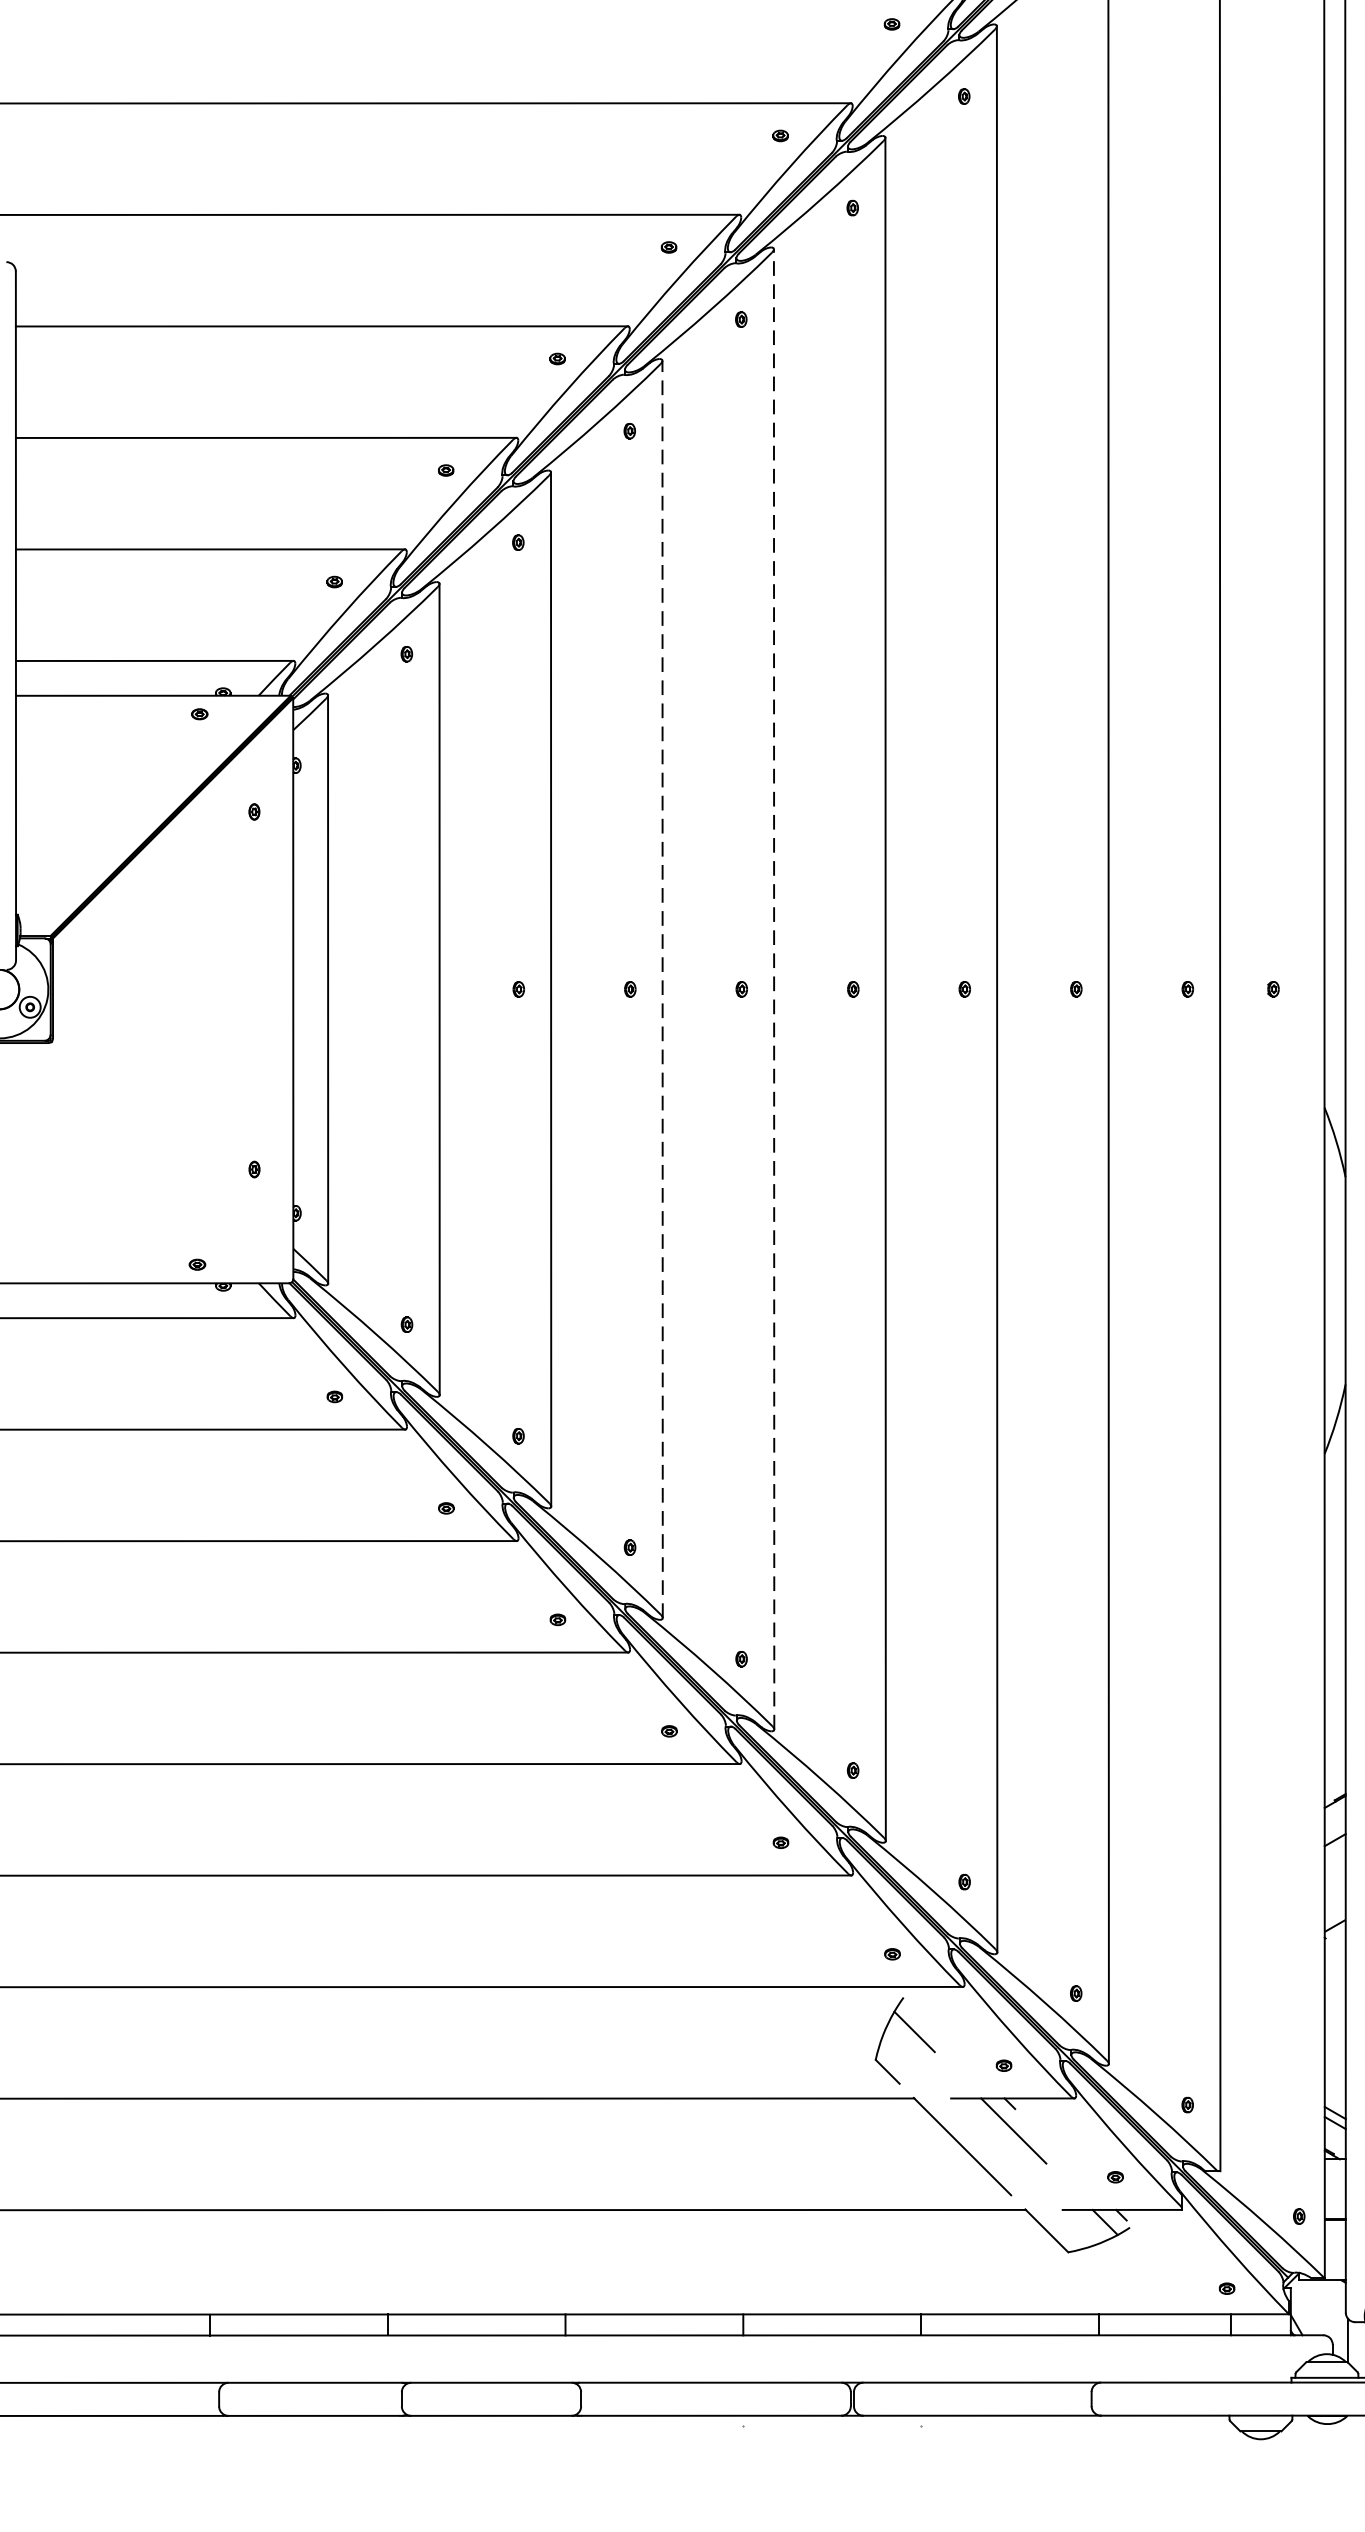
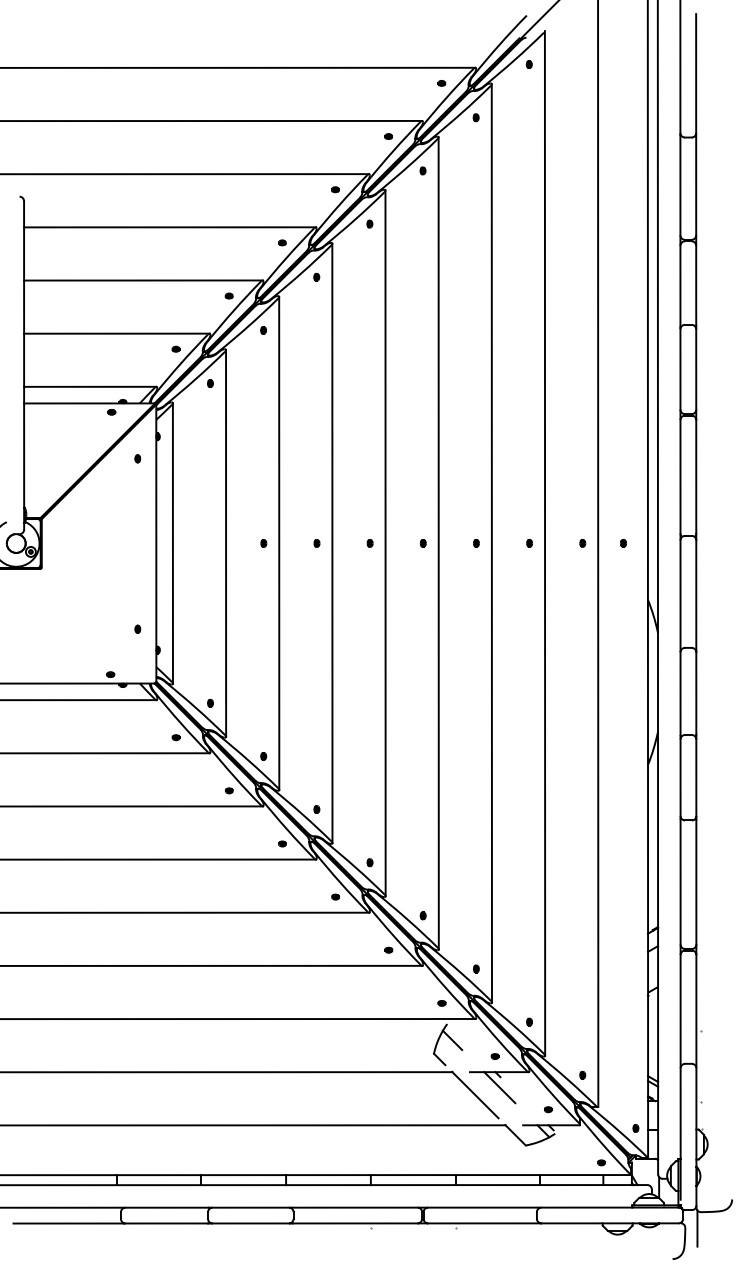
line: (662, 989) -> (332, 543), dashed -> solid
line: (773, 989) -> (385, 543), dashed -> solid

